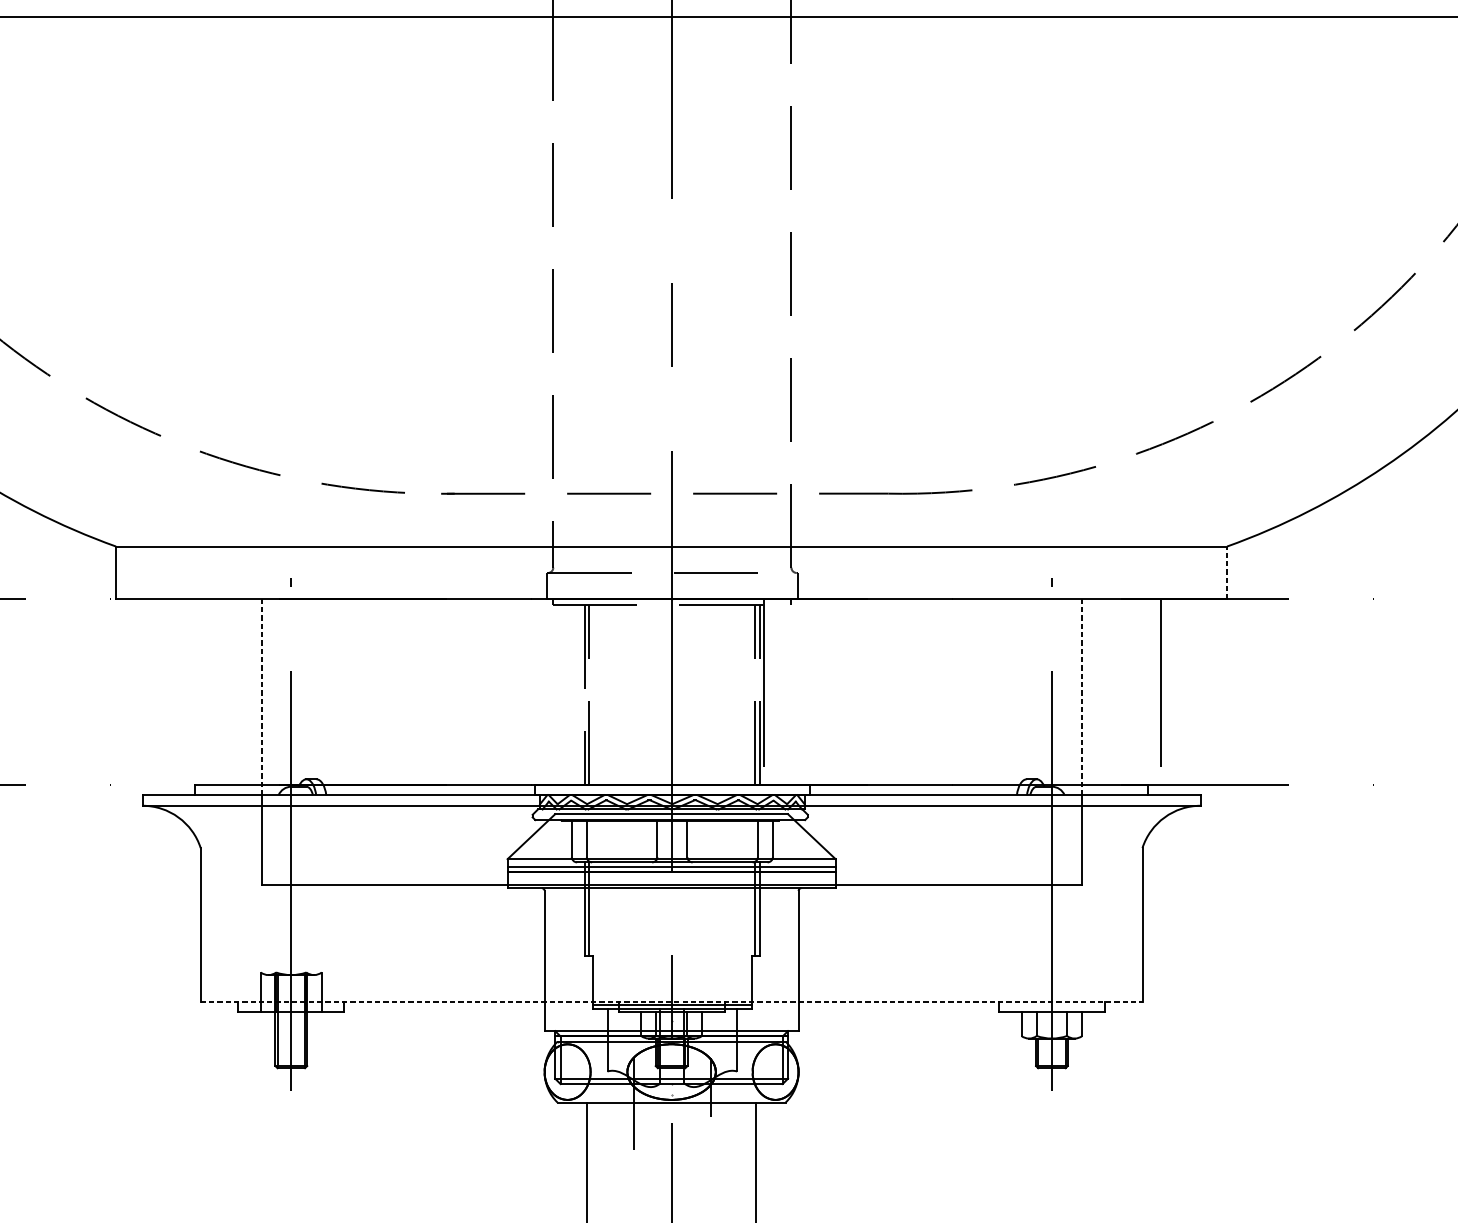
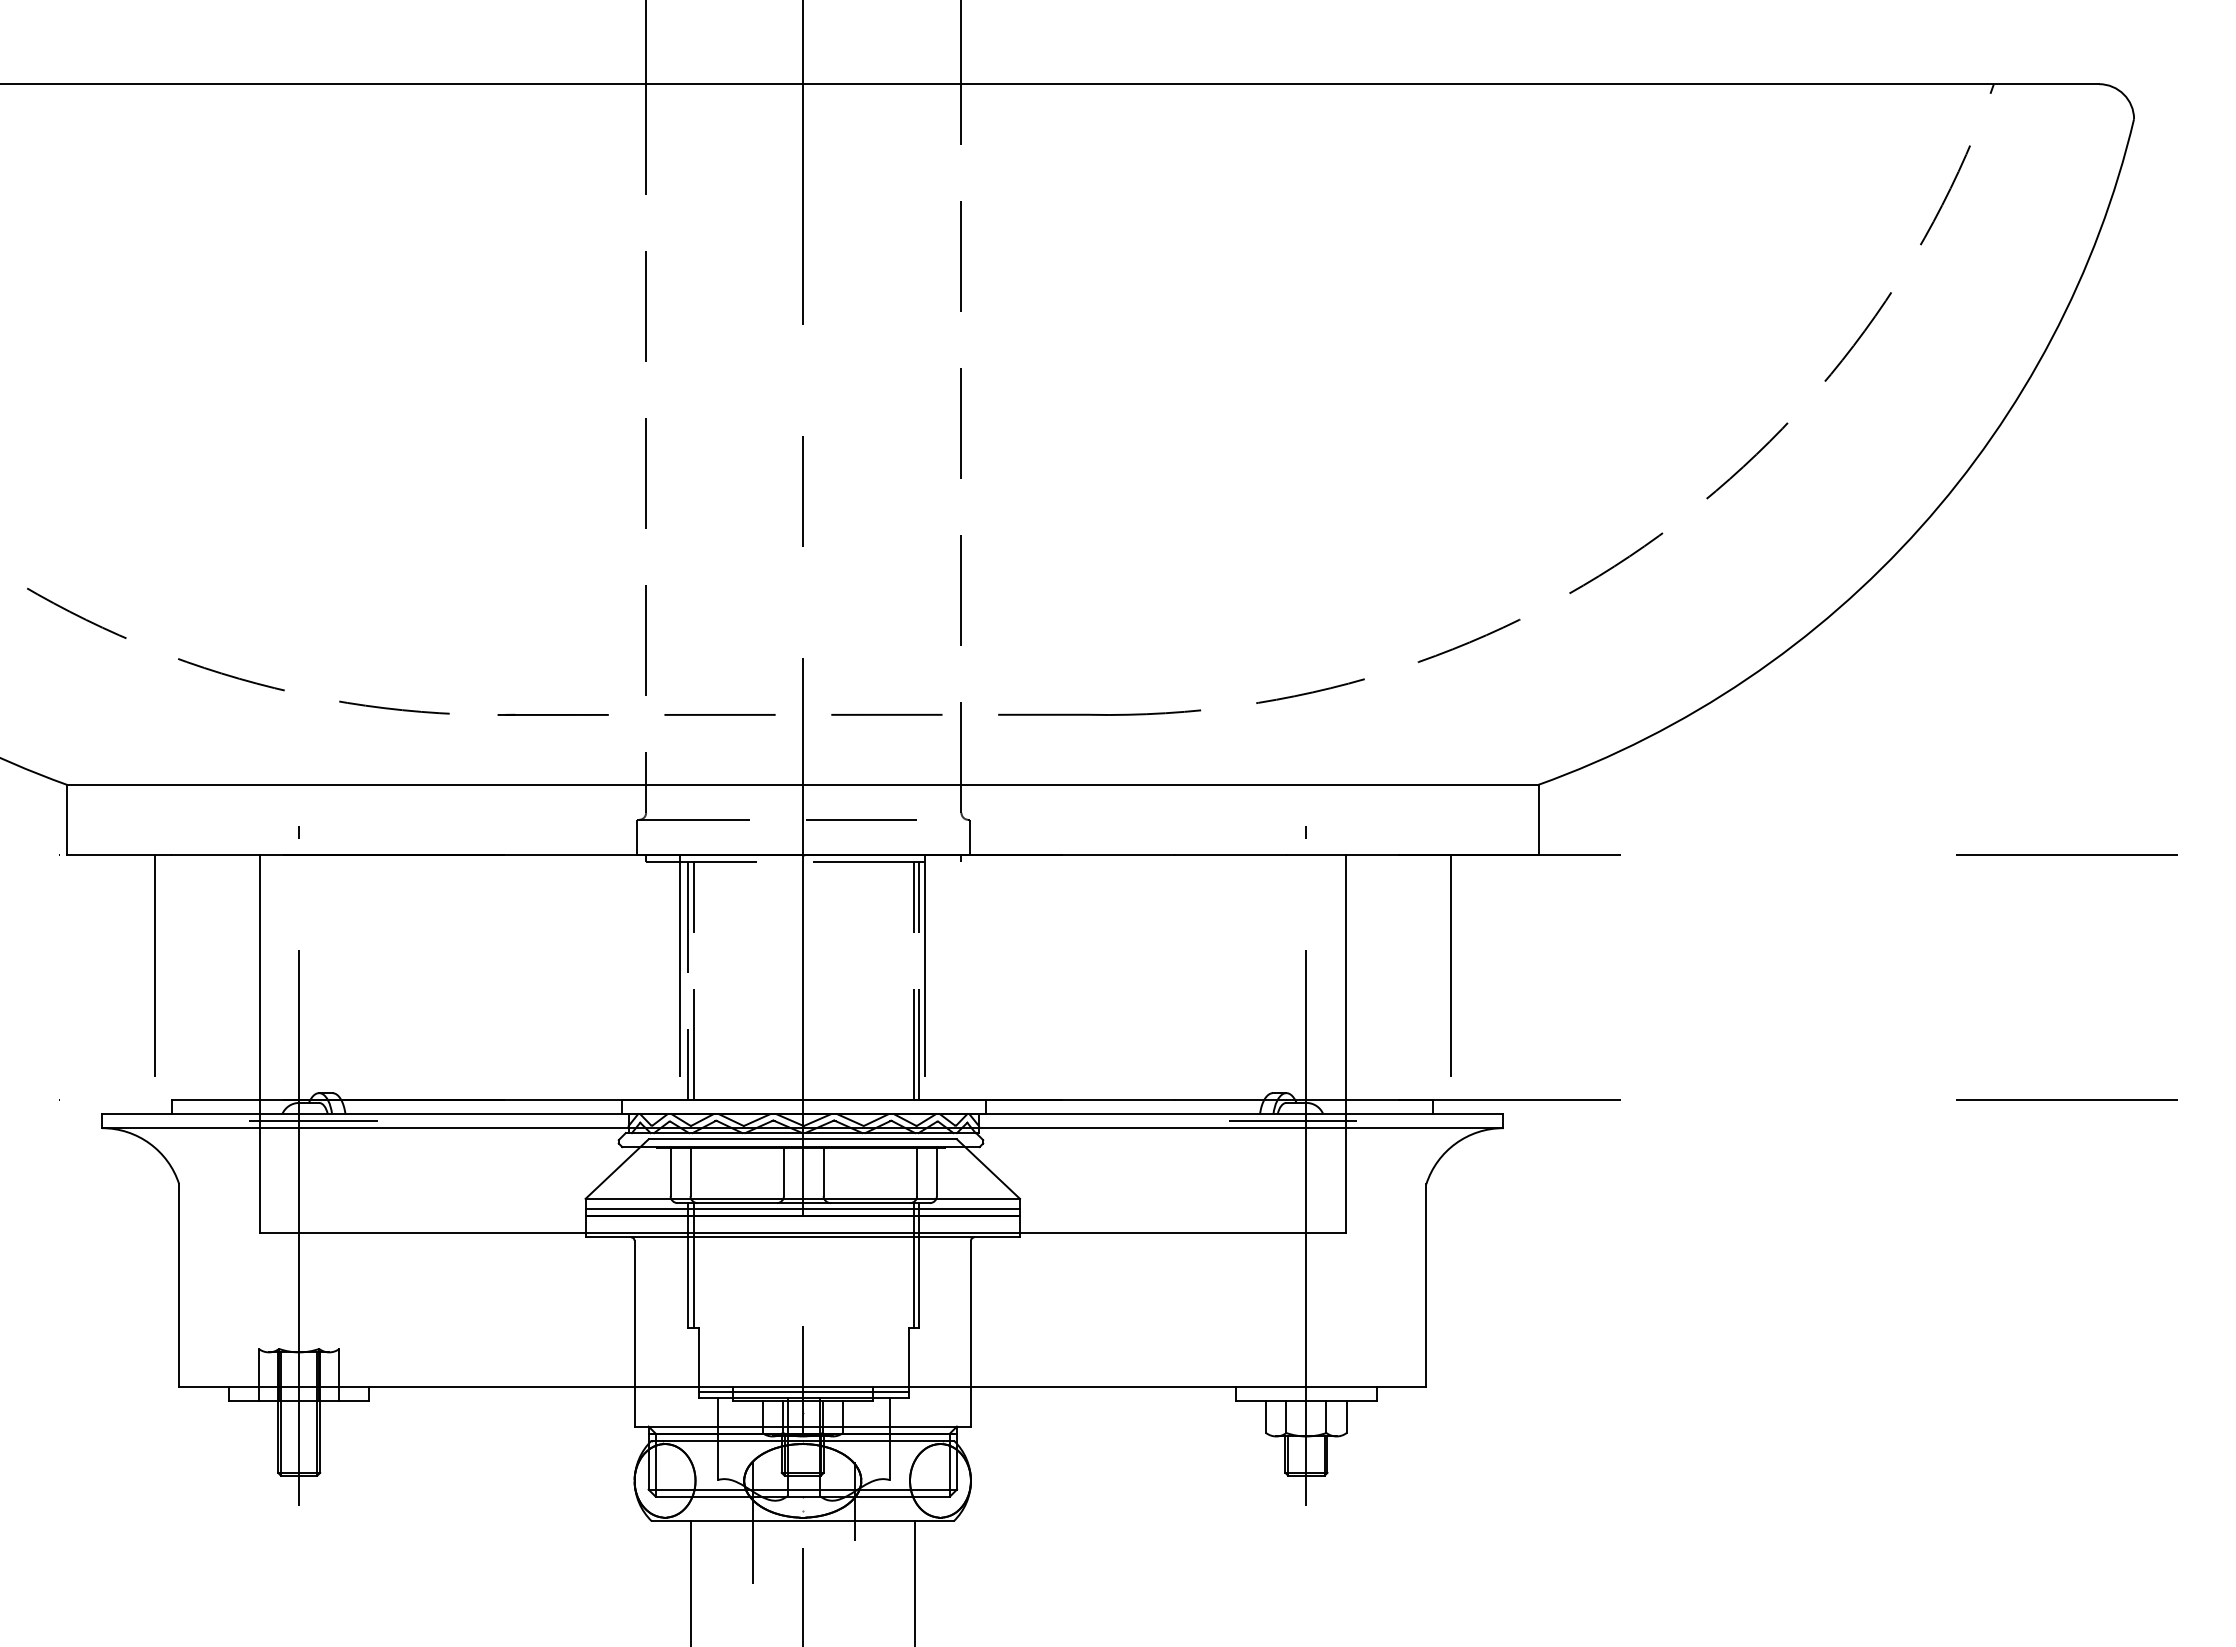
line: (1227, 572) -> (1538, 819), dashed -> solid
line: (182, 692) -> (154, 977), added
line: (579, 692) -> (680, 977), added
line: (261, 697) -> (259, 984), dashed -> solid
line: (1081, 697) -> (1345, 984), dashed -> solid
line: (301, 800) -> (312, 1121), added
line: (1041, 800) -> (1292, 1121), added
line: (671, 1001) -> (802, 1387), dashed -> solid

